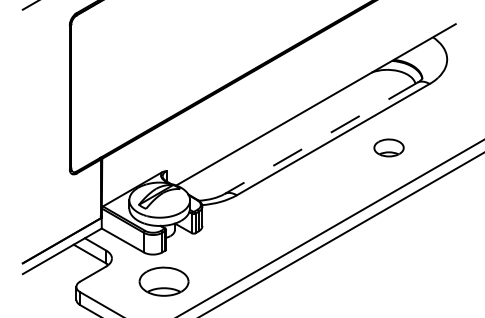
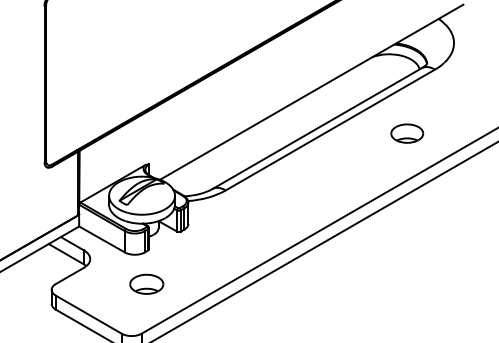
line: (320, 138) -> (316, 128), dashed -> solid
part: (388, 147) -> (406, 133), moved
part: (163, 281) -> (146, 283), size x0.62

